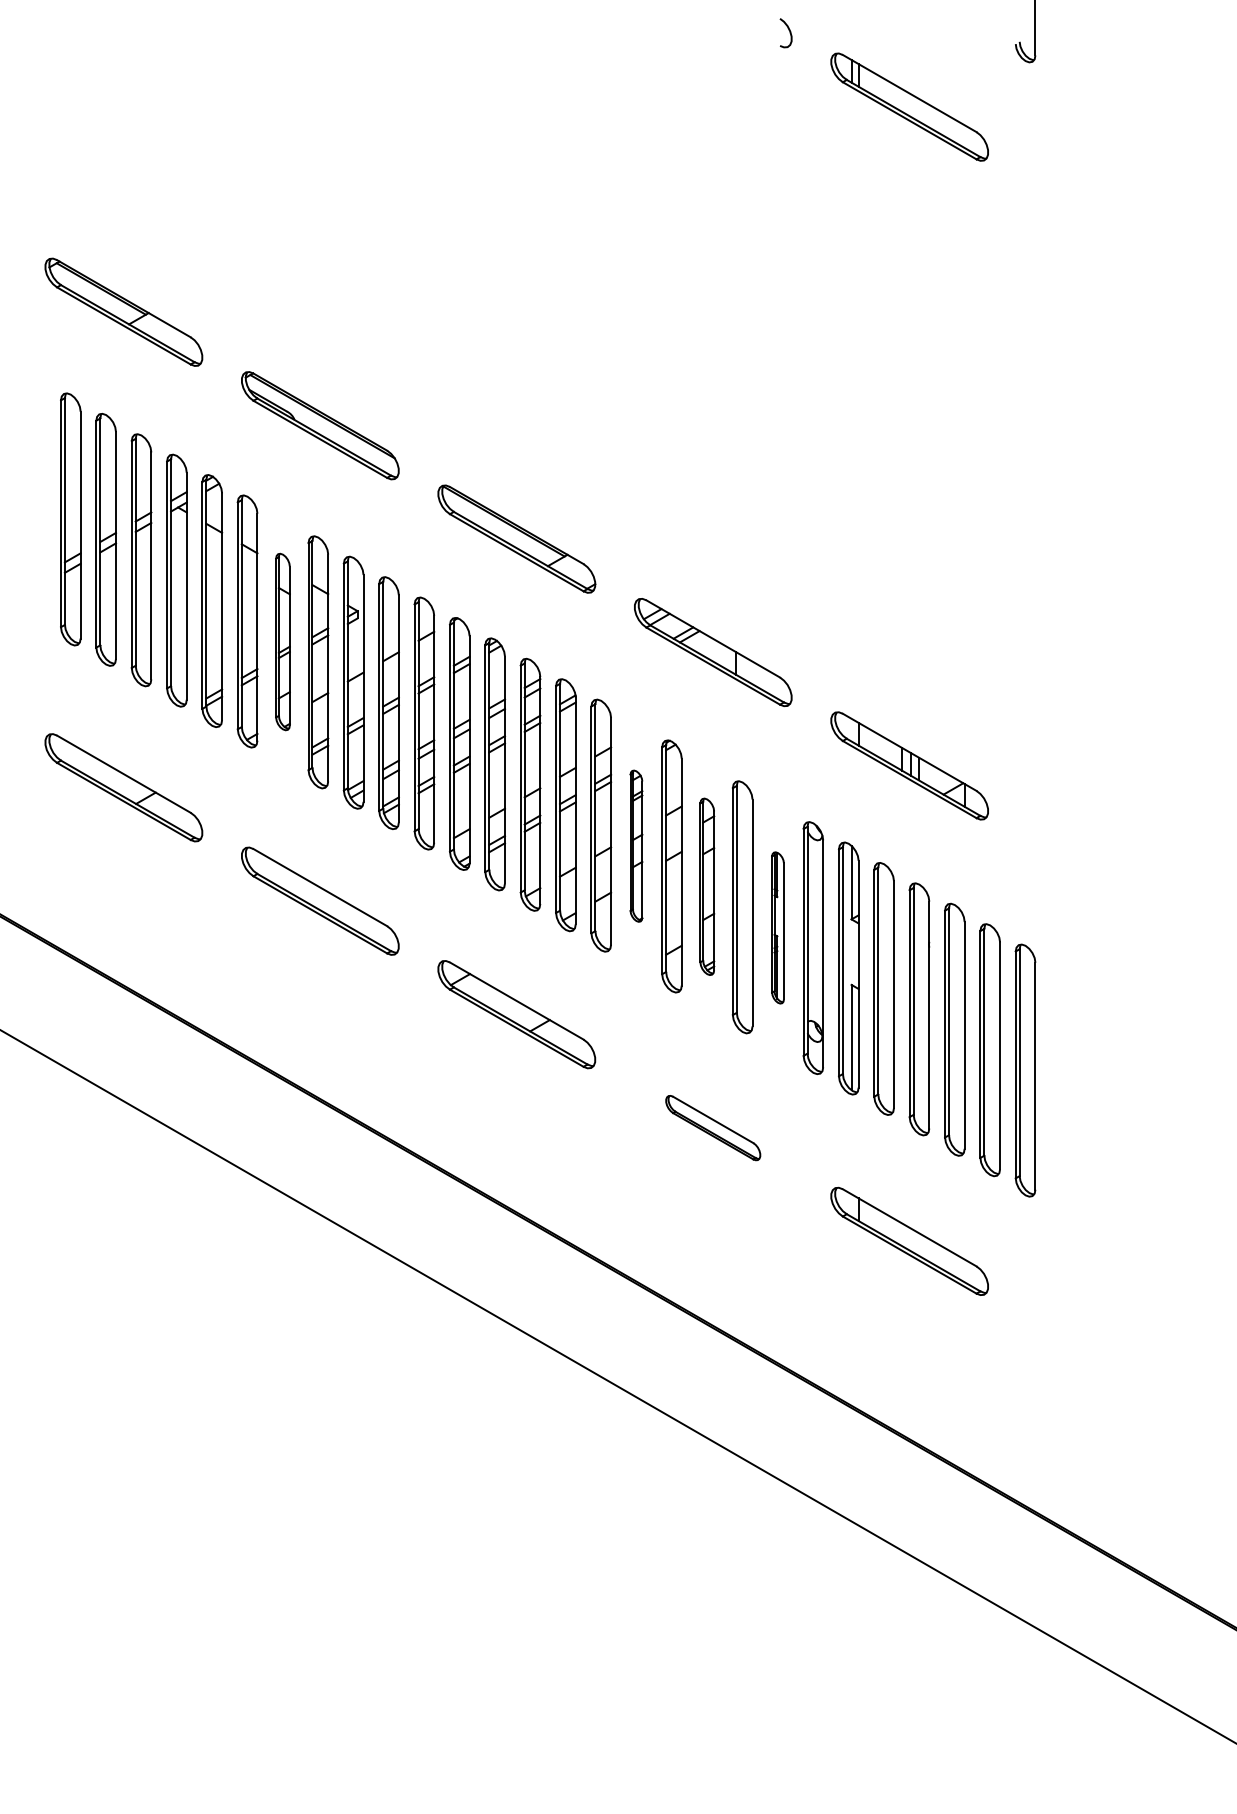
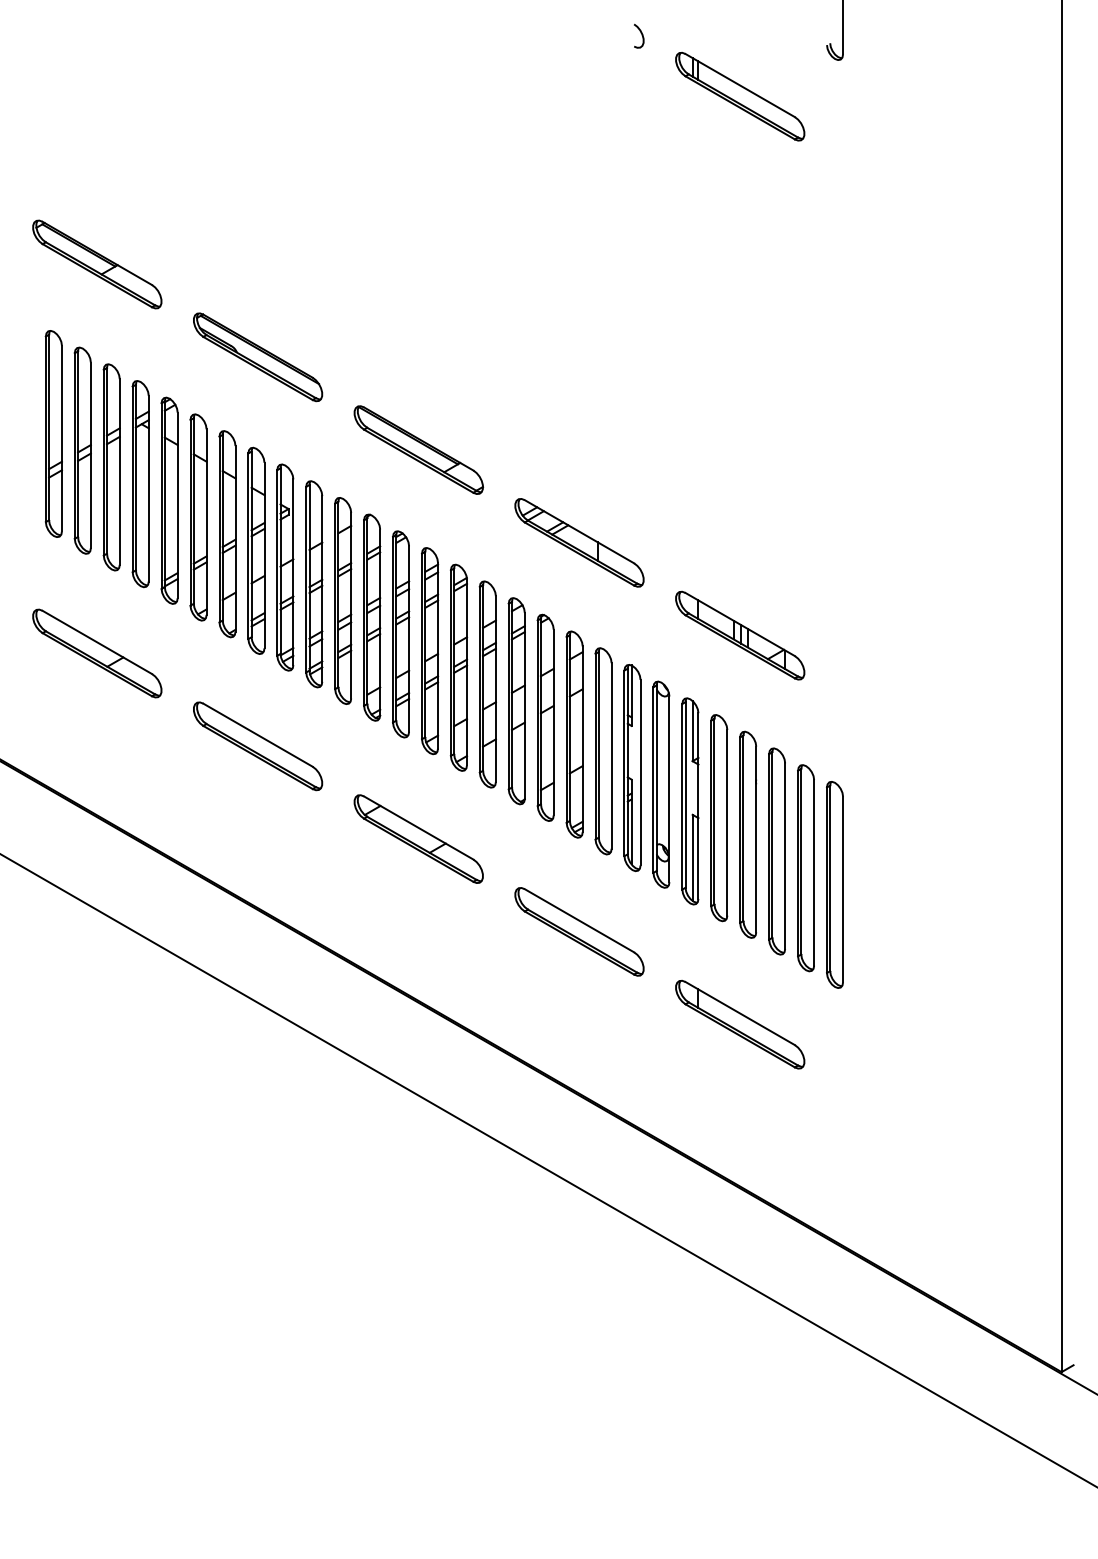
part: (283, 642) -> (227, 534), size x1.43
part: (636, 846) -> (516, 701), size x1.67
part: (707, 886) -> (574, 734), size x1.43
part: (778, 928) -> (632, 768), size x1.67
part: (713, 1127) -> (579, 931), size x1.67

